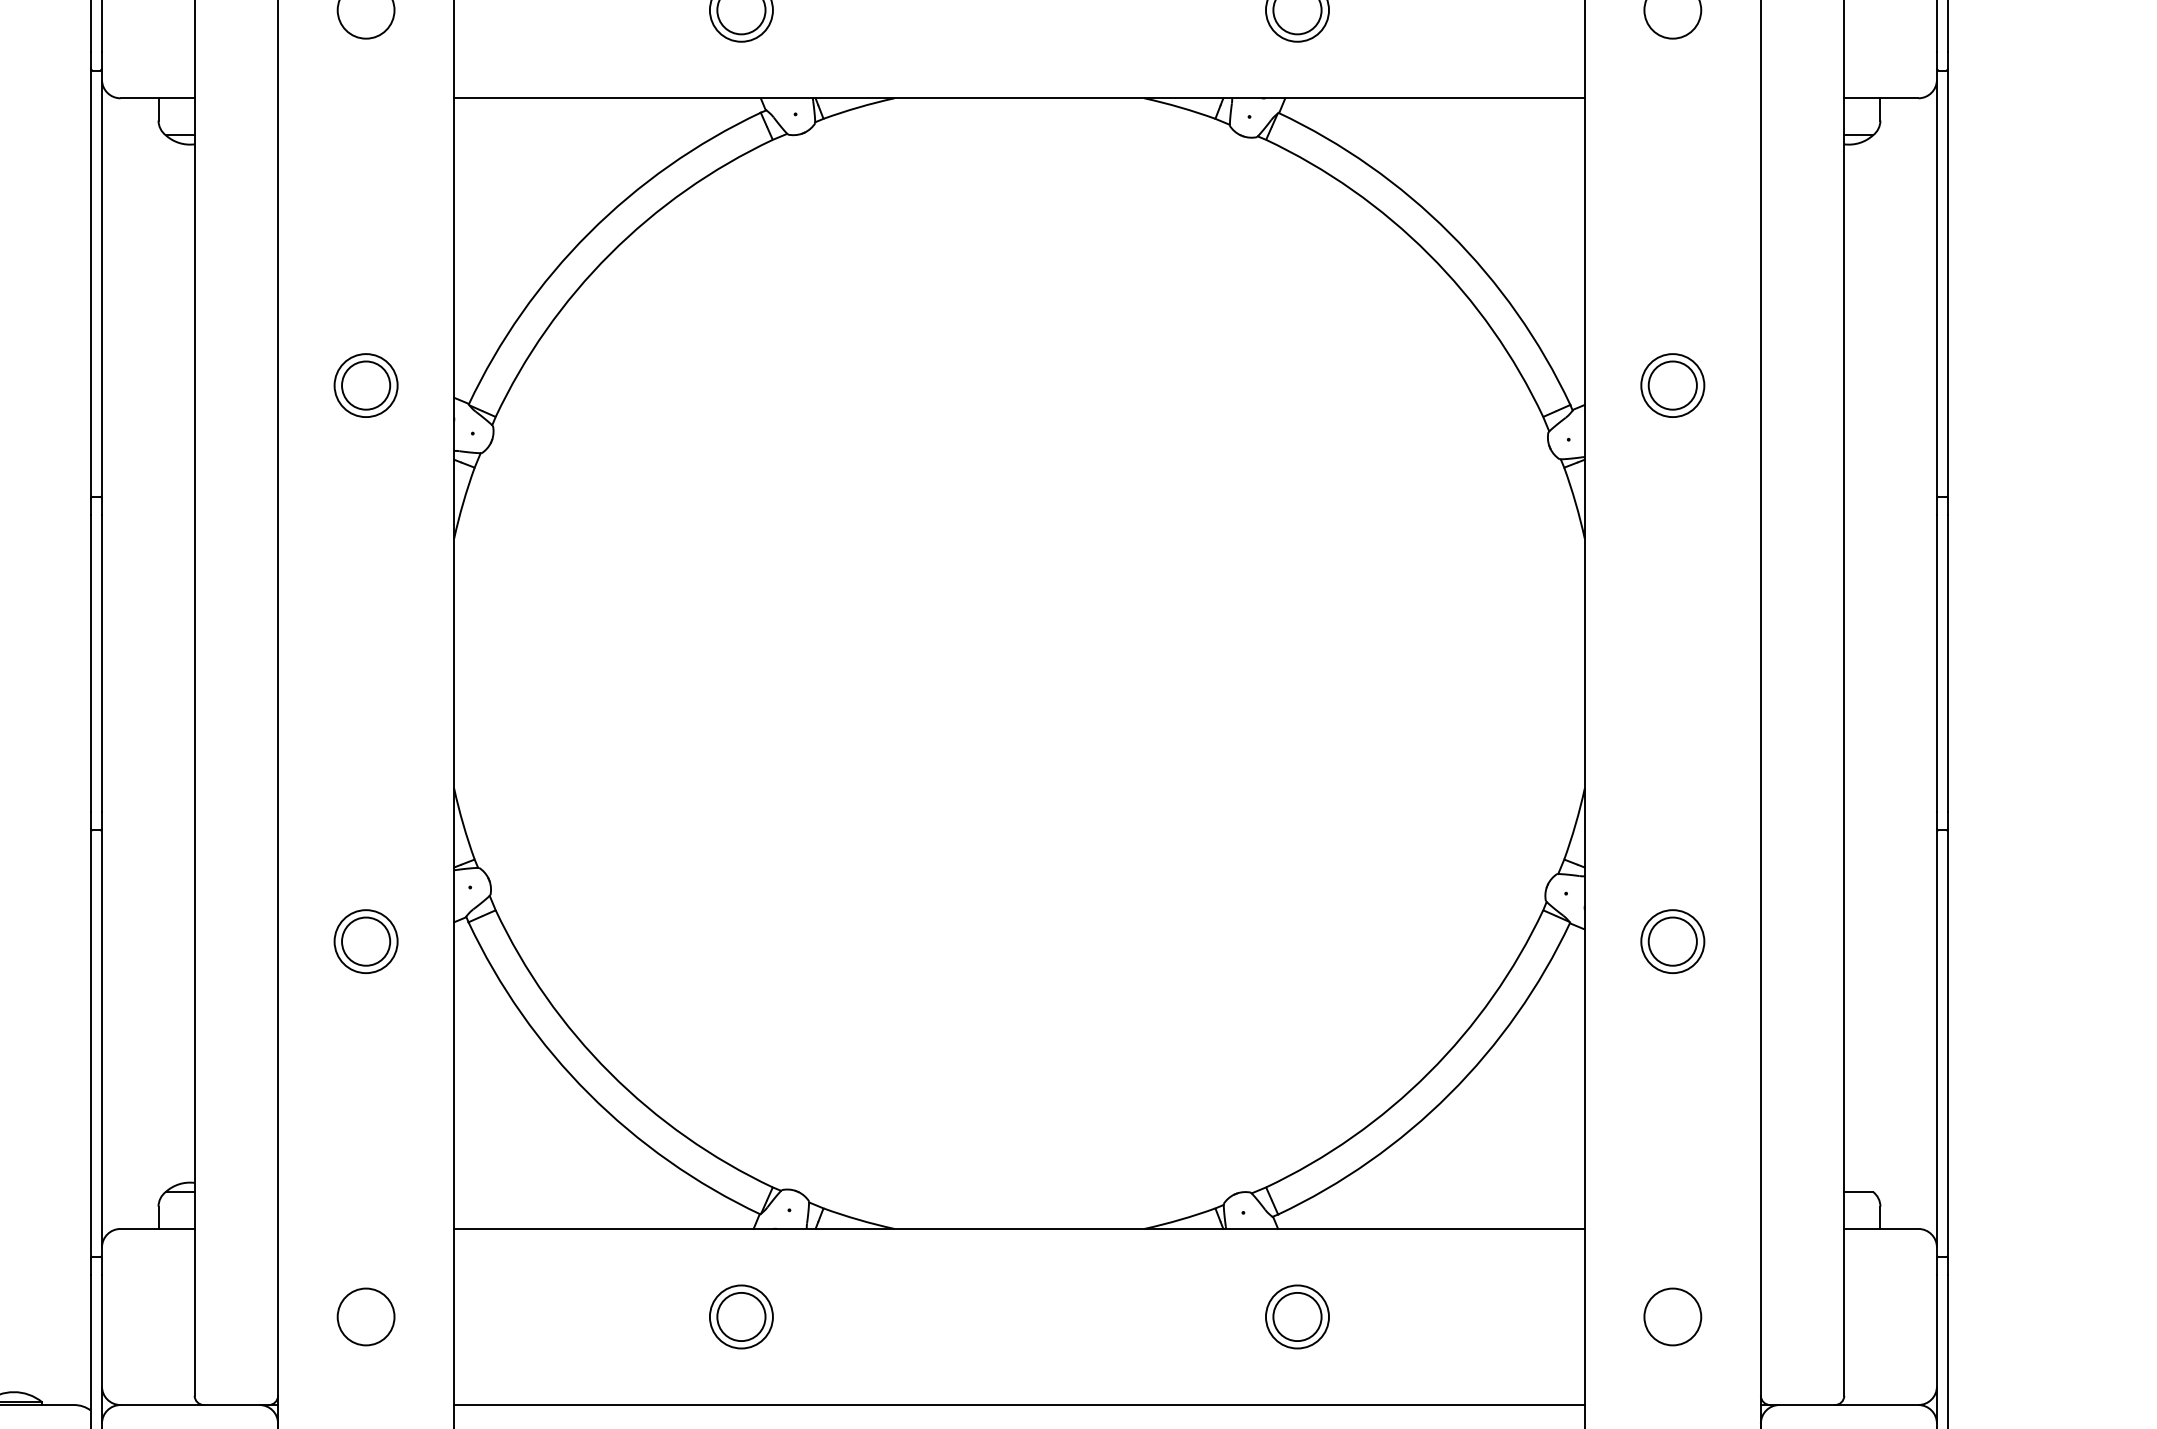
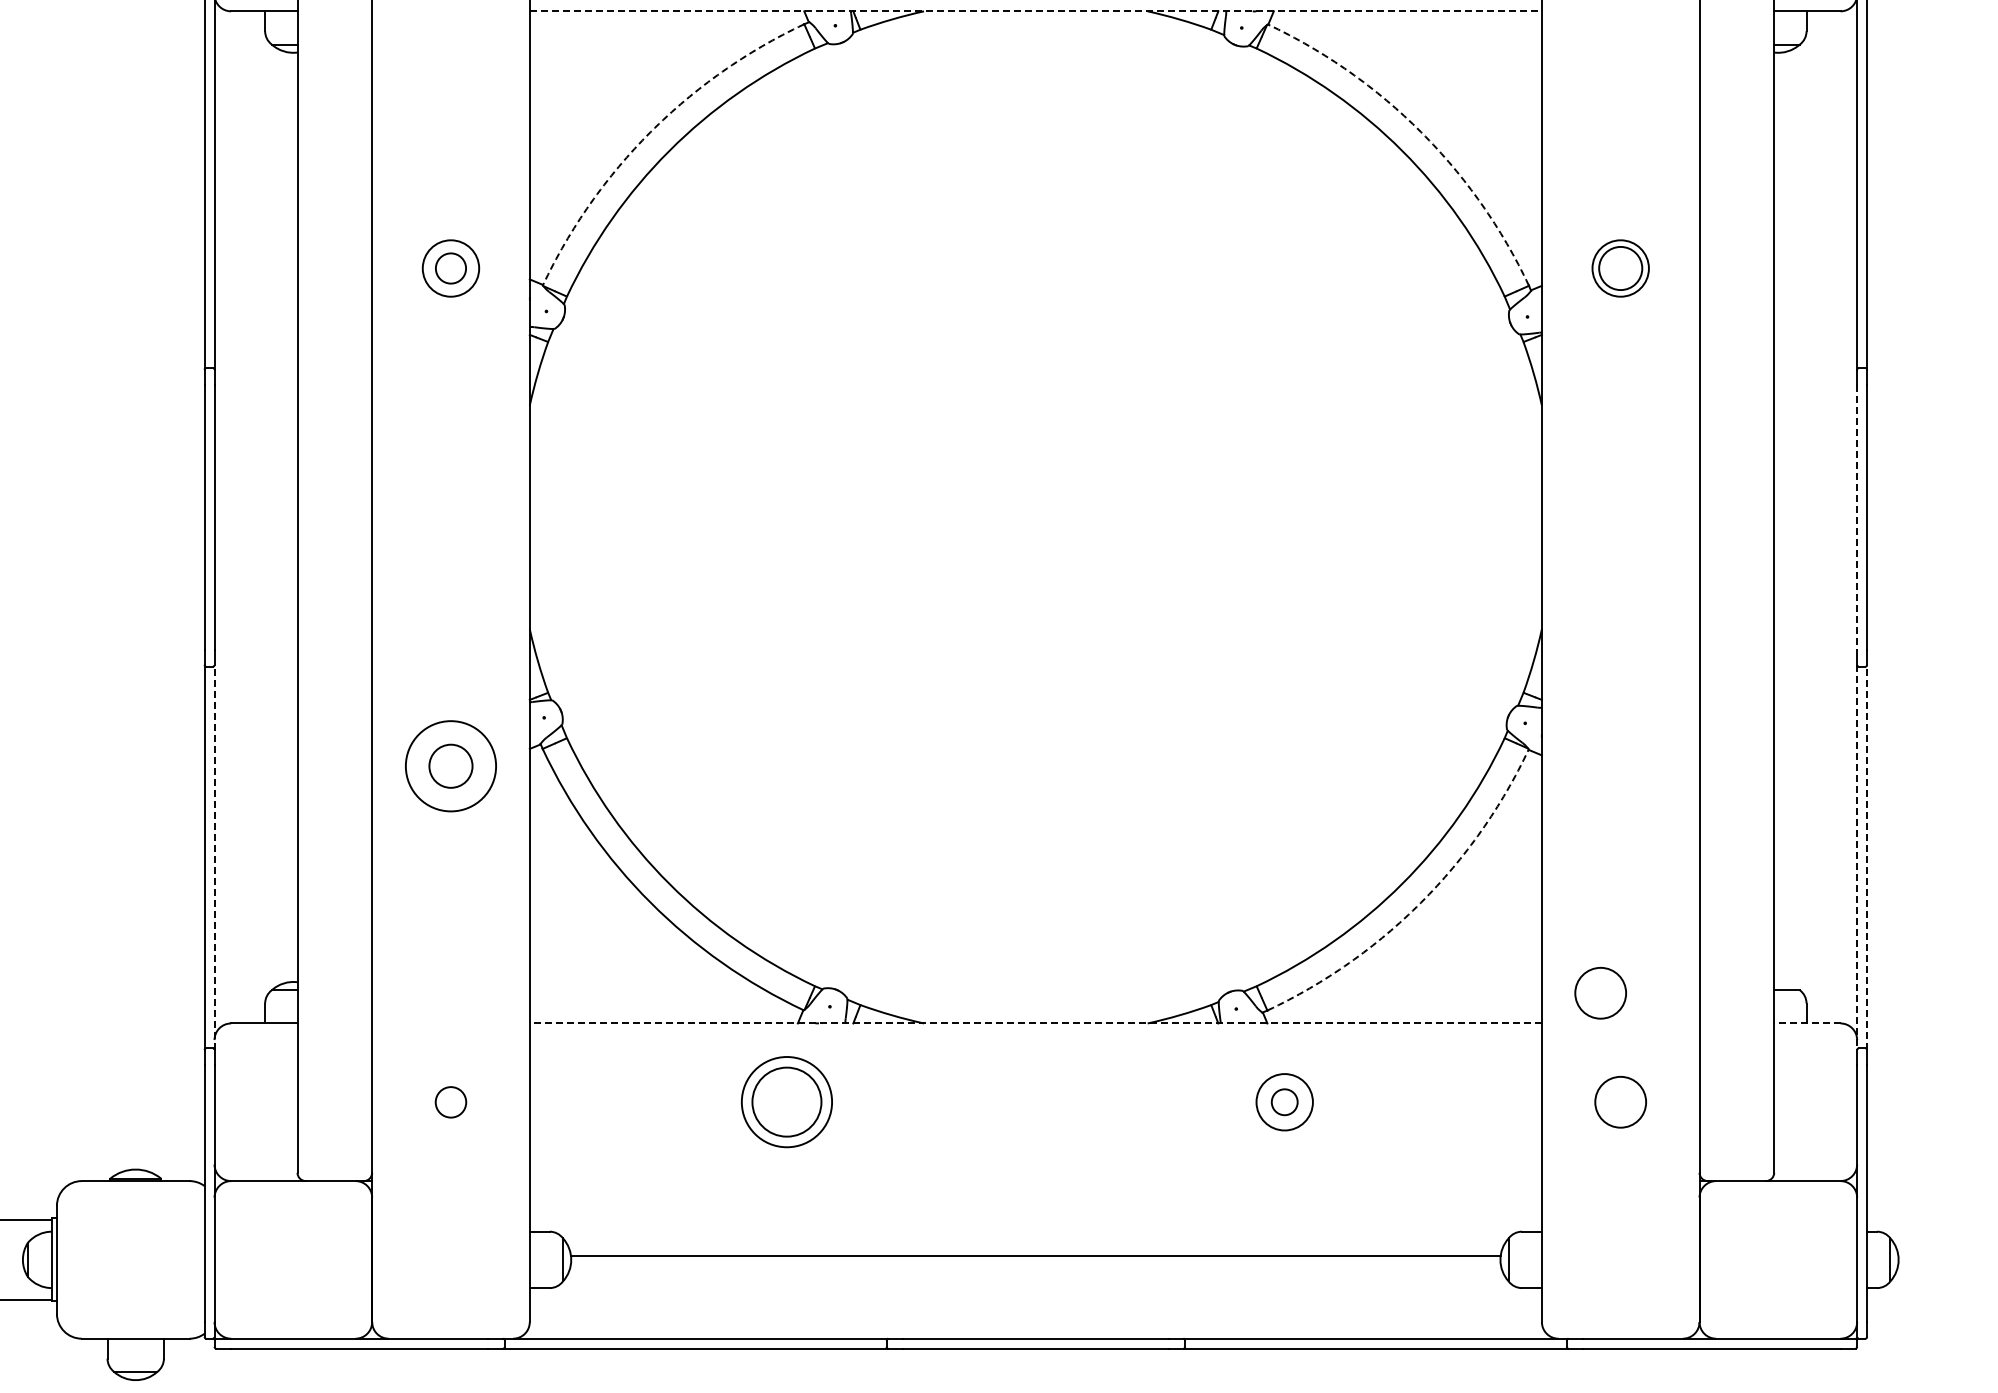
line: (1020, 98) -> (1036, 11), solid -> dashed
arc: (588, 233) -> (650, 132), solid -> dashed
arc: (1450, 233) -> (1421, 132), solid -> dashed
circle: (365, 385) -> (450, 268), size x0.7
line: (1937, 663) -> (1857, 517), solid -> dashed
circle: (365, 941) -> (450, 766), size x1.6
part: (1672, 941) -> (1620, 766), removed
line: (101, 1043) -> (214, 857), solid -> dashed
line: (1948, 1043) -> (1867, 857), solid -> dashed
line: (1937, 1044) -> (1857, 858), solid -> dashed
arc: (1450, 1093) -> (1421, 902), solid -> dashed
circle: (1650, 1195) -> (1600, 993), added
line: (1019, 1228) -> (1035, 1023), solid -> dashed
line: (1880, 1228) -> (1806, 1023), solid -> dashed
circle: (1297, 1316) -> (1284, 1101), size x0.6
circle: (365, 1317) -> (450, 1102), size x0.6
part: (740, 1317) -> (786, 1102), size x1.6
line: (1019, 1405) -> (1035, 1181), removed

